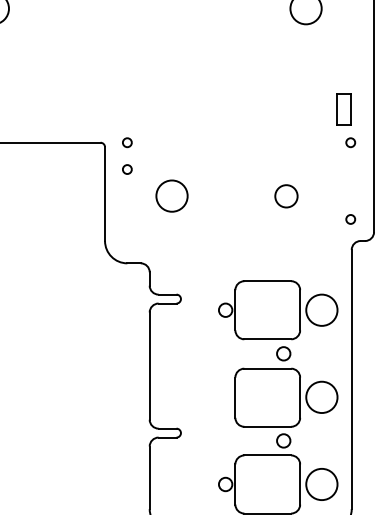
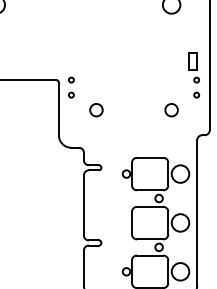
circle: (172, 196) -> (96, 110), size x0.71
circle: (286, 196) -> (171, 110), moved
circle: (350, 218) -> (196, 94), moved

